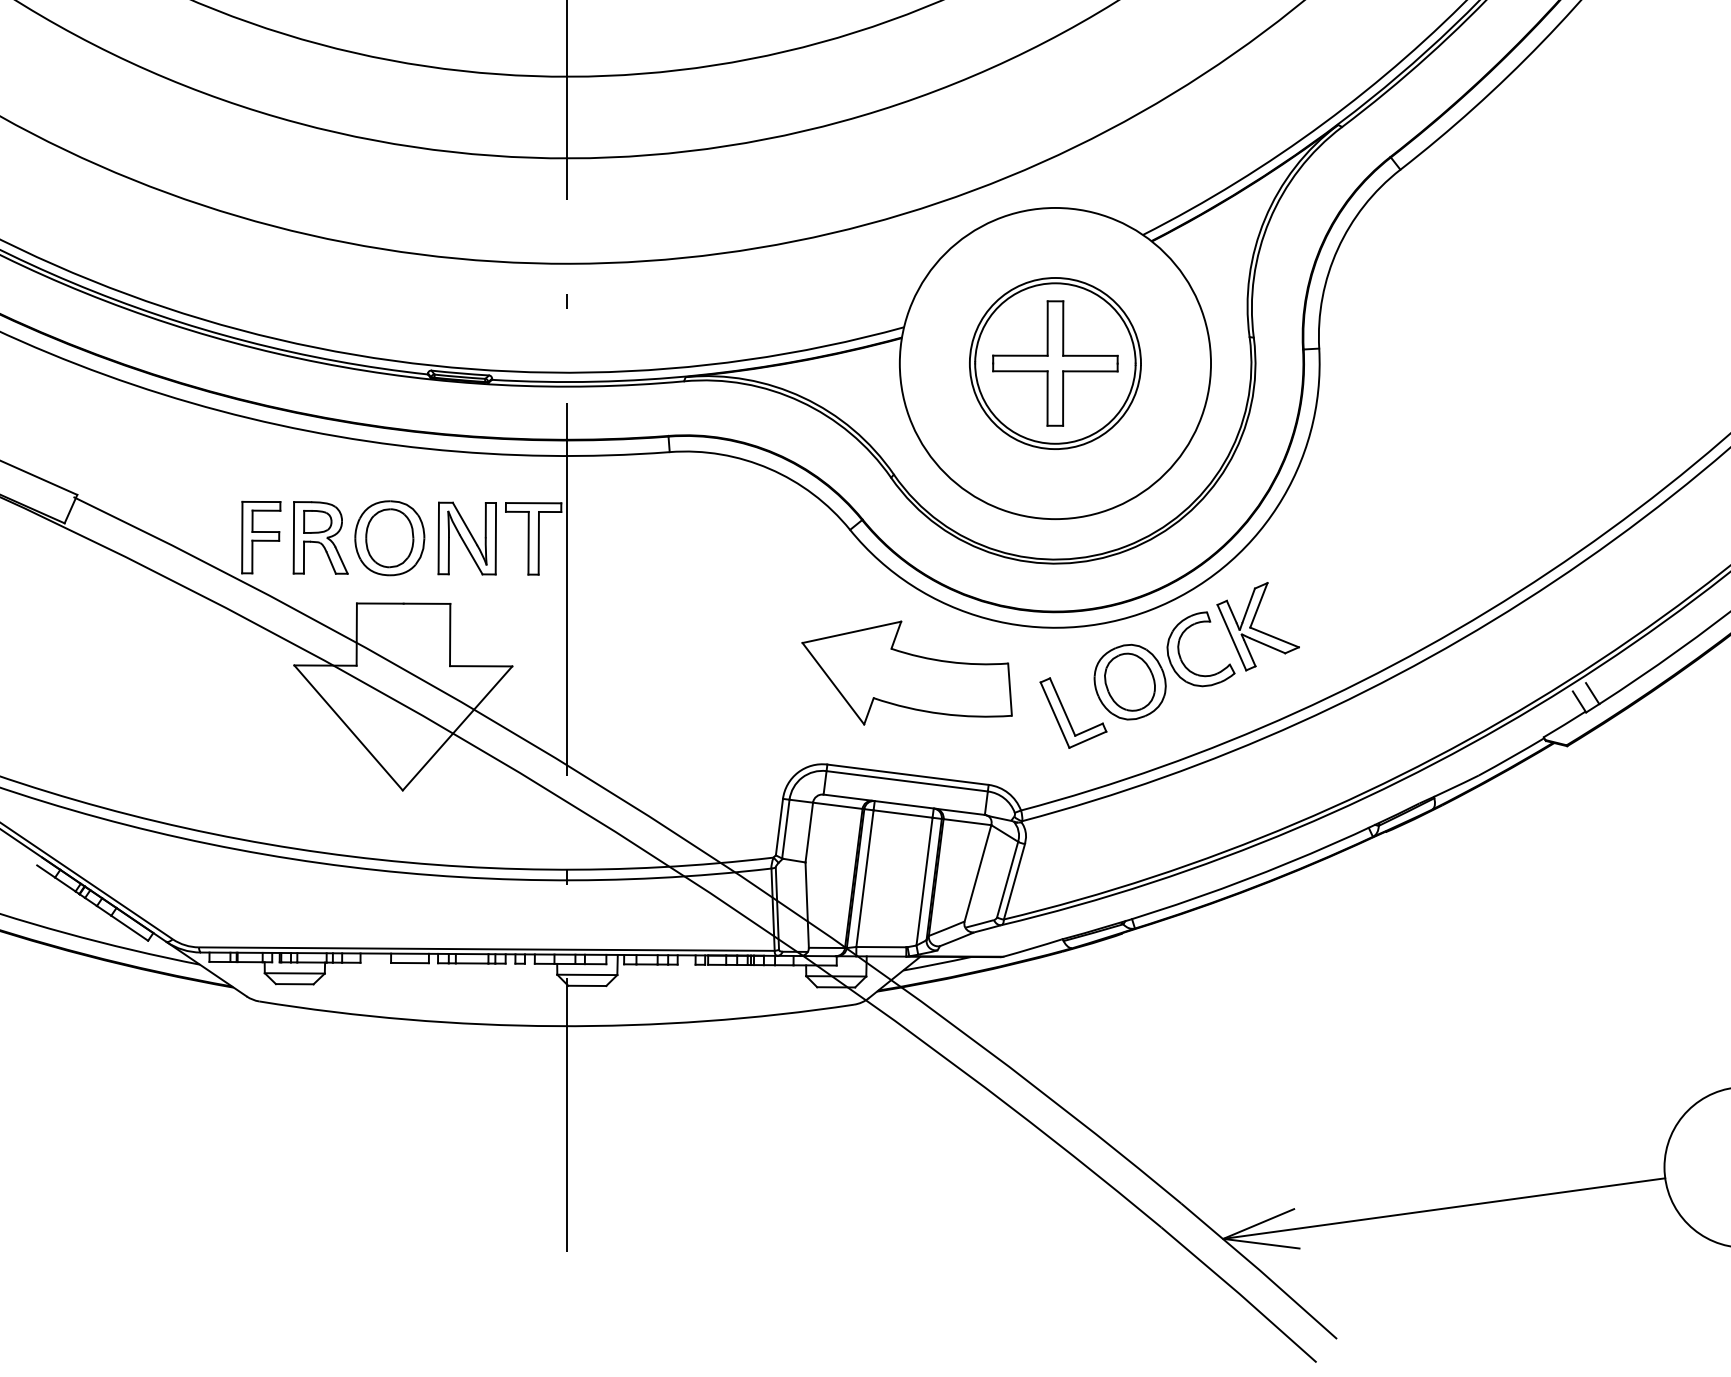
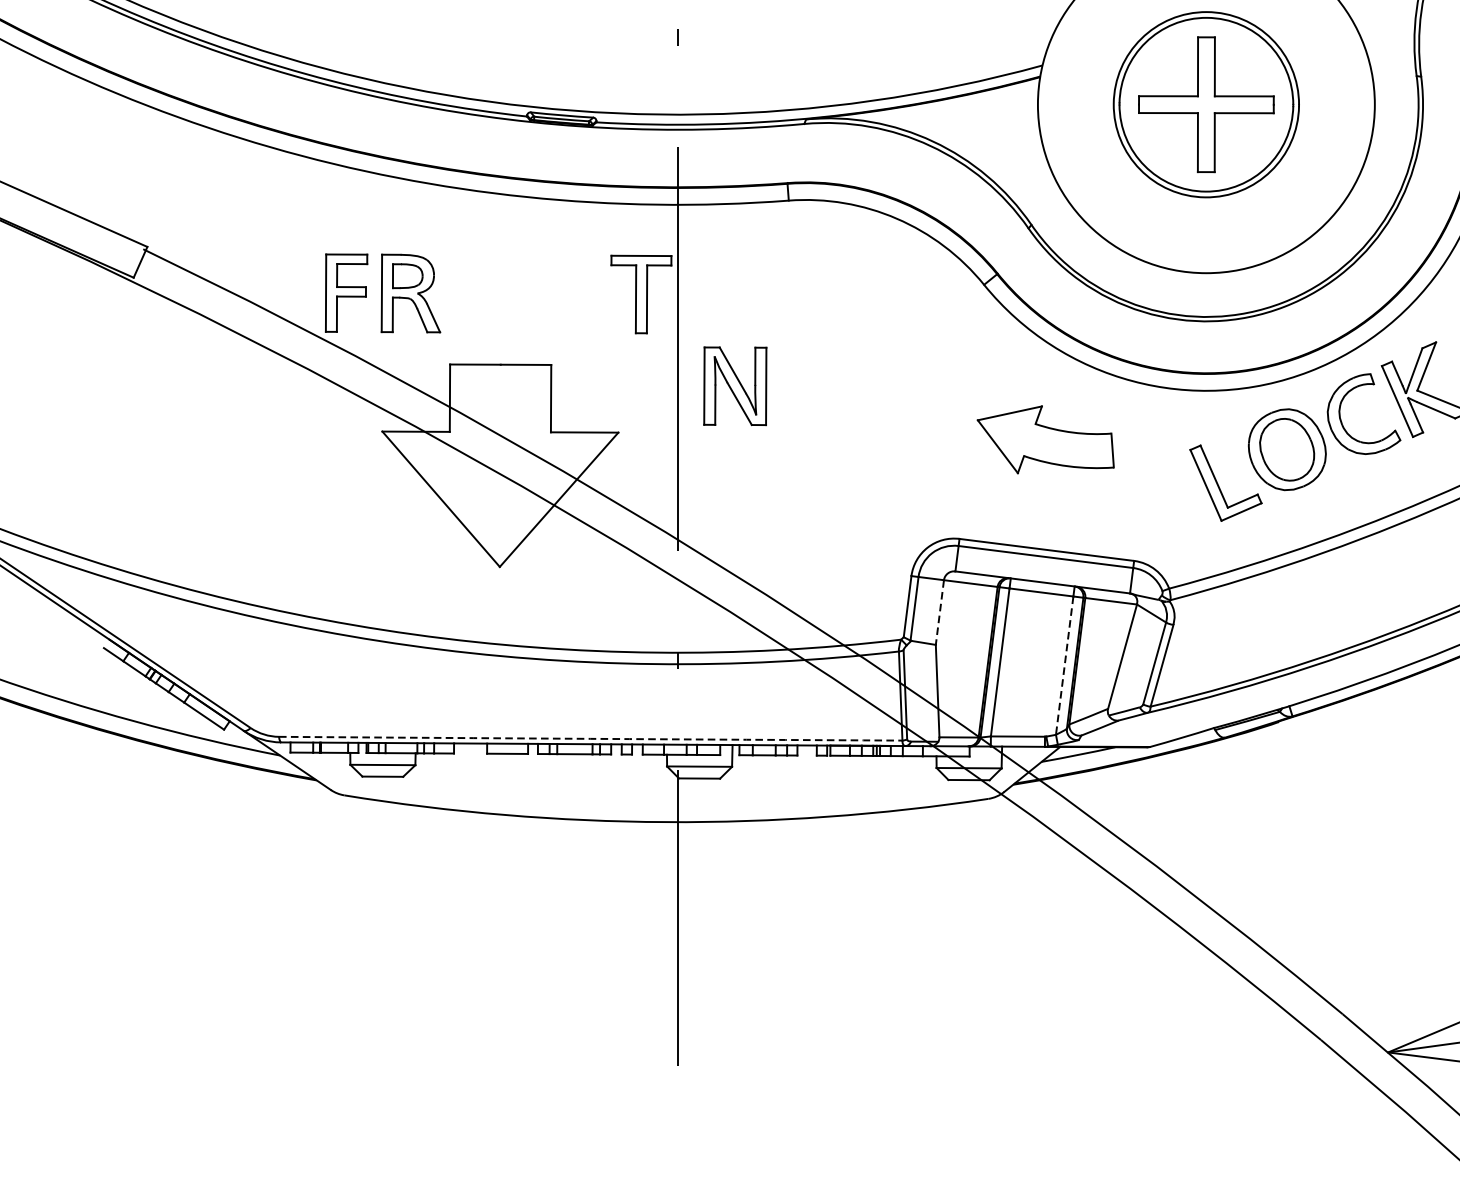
part: (389, 538) -> (485, 294), removed
part: (466, 538) -> (734, 386), moved
part: (906, 672) -> (1045, 439), size x0.6
line: (809, 833) -> (940, 613), solid -> dashed
line: (924, 882) -> (1064, 666), solid -> dashed
arc: (486, 949) -> (590, 739), solid -> dashed

